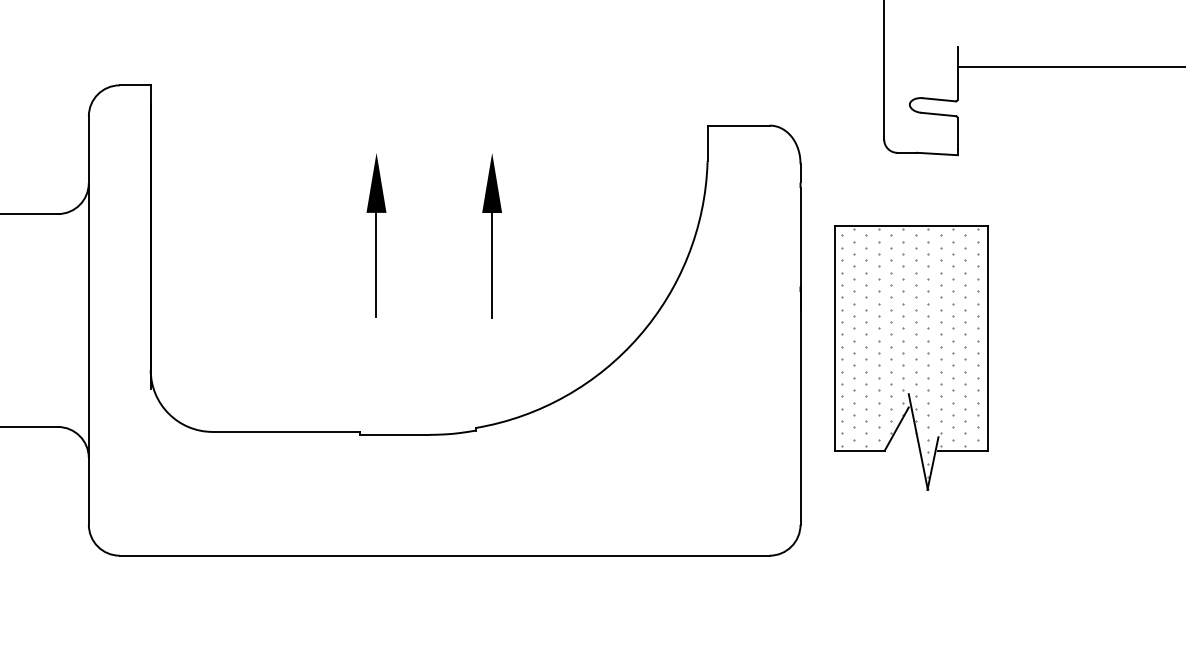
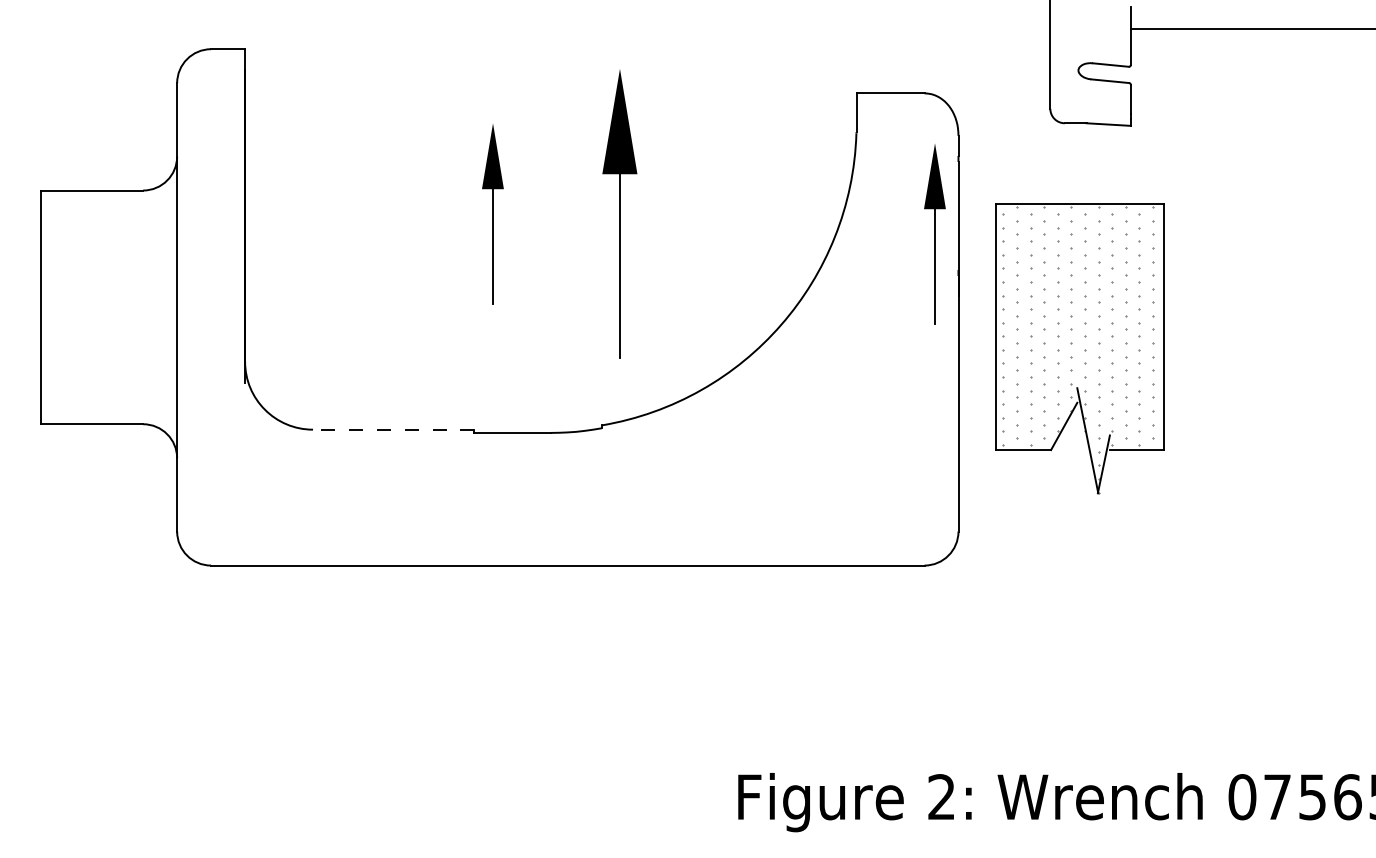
part: (491, 235) -> (619, 214), size x1.6
part: (778, 254) -> (934, 234), added
line: (285, 431) -> (393, 429), solid -> dashed

